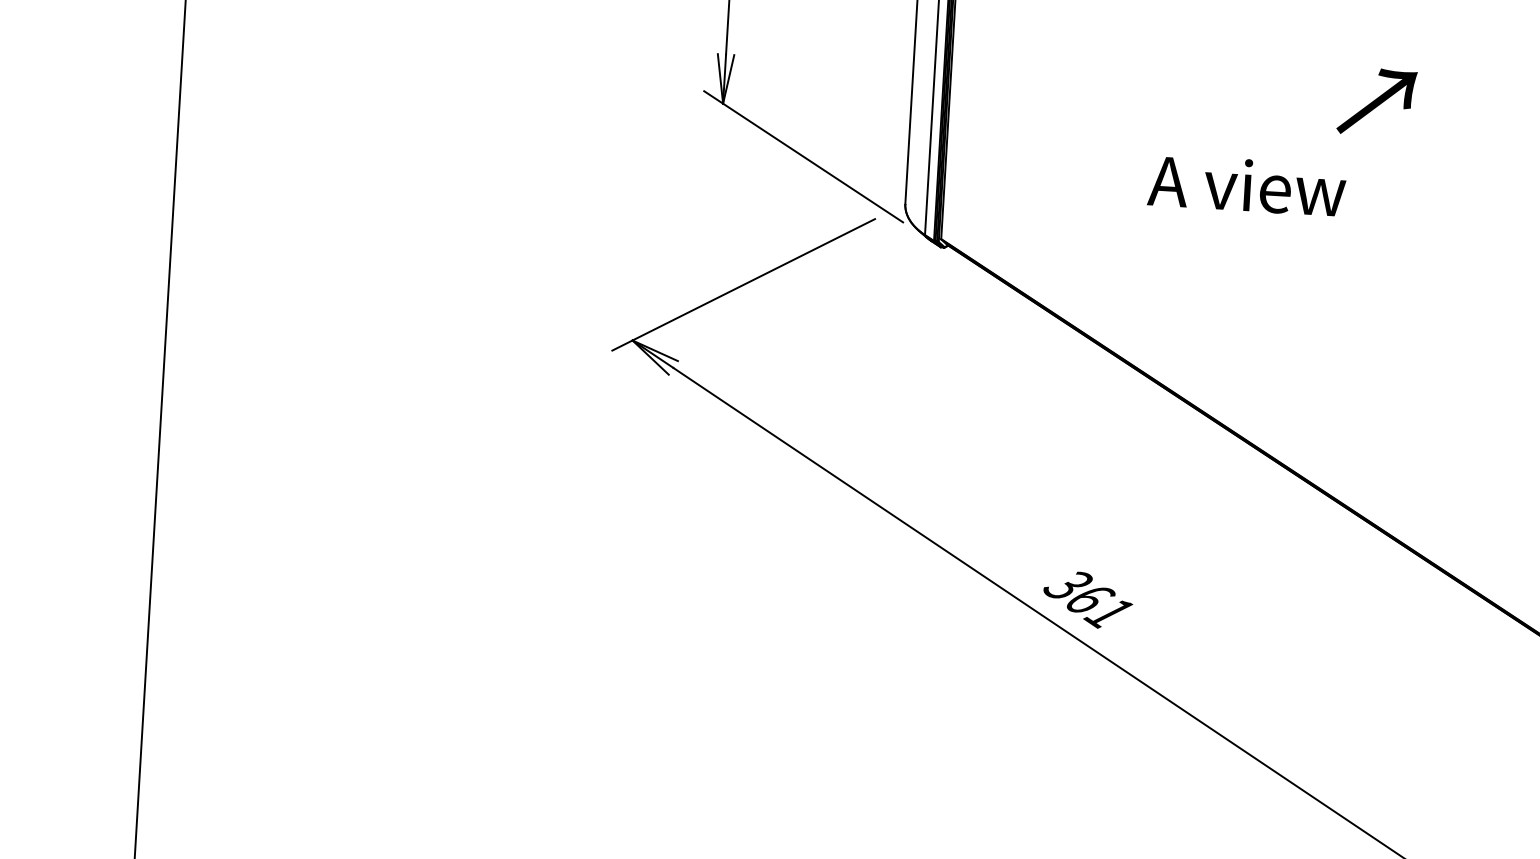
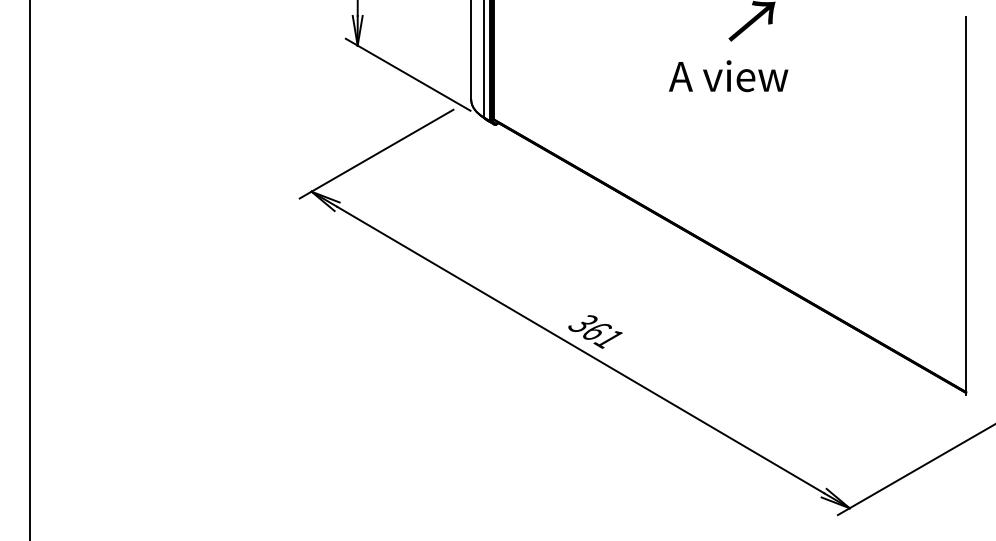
text: (1246, 185) -> (728, 76), moved

